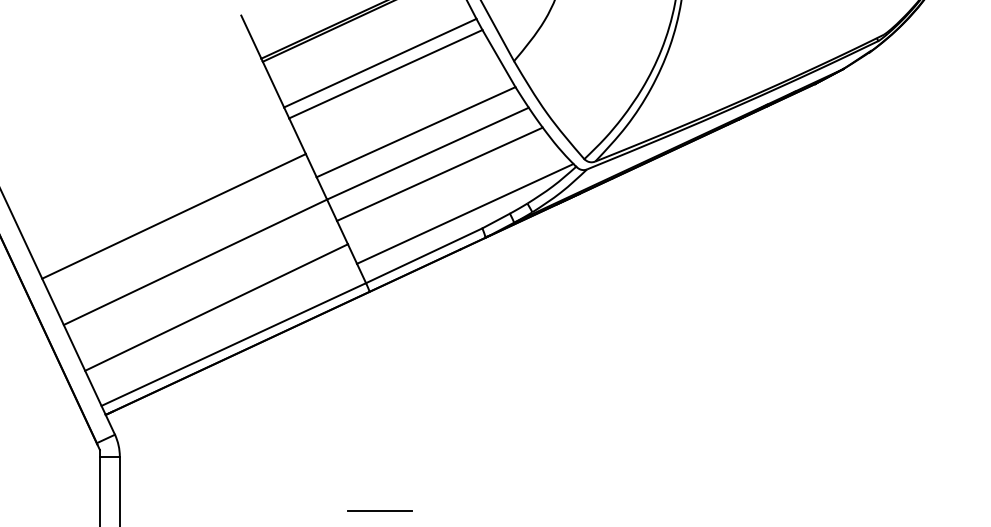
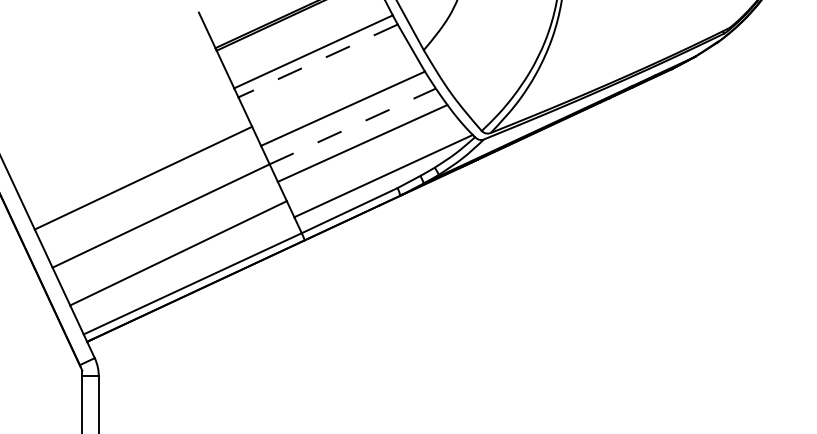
line: (385, 74) -> (317, 61), solid -> dashed
line: (427, 153) -> (352, 126), solid -> dashed
line: (379, 510) -> (312, 420), removed

